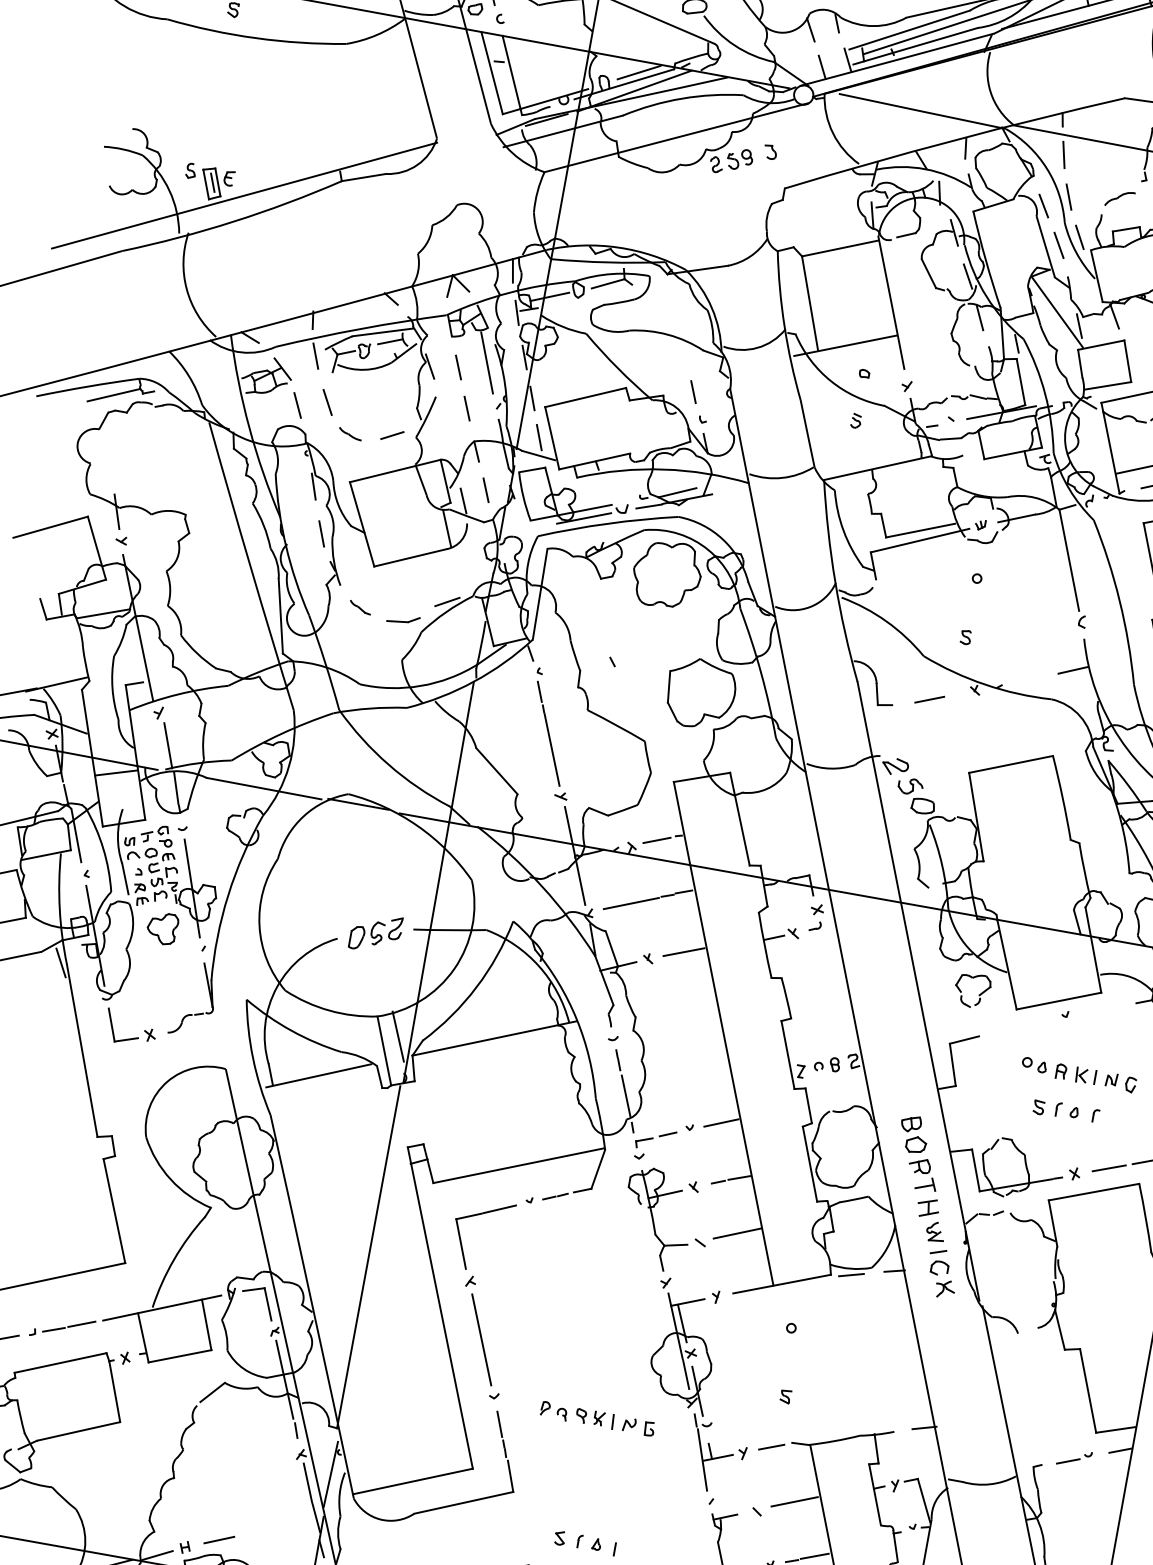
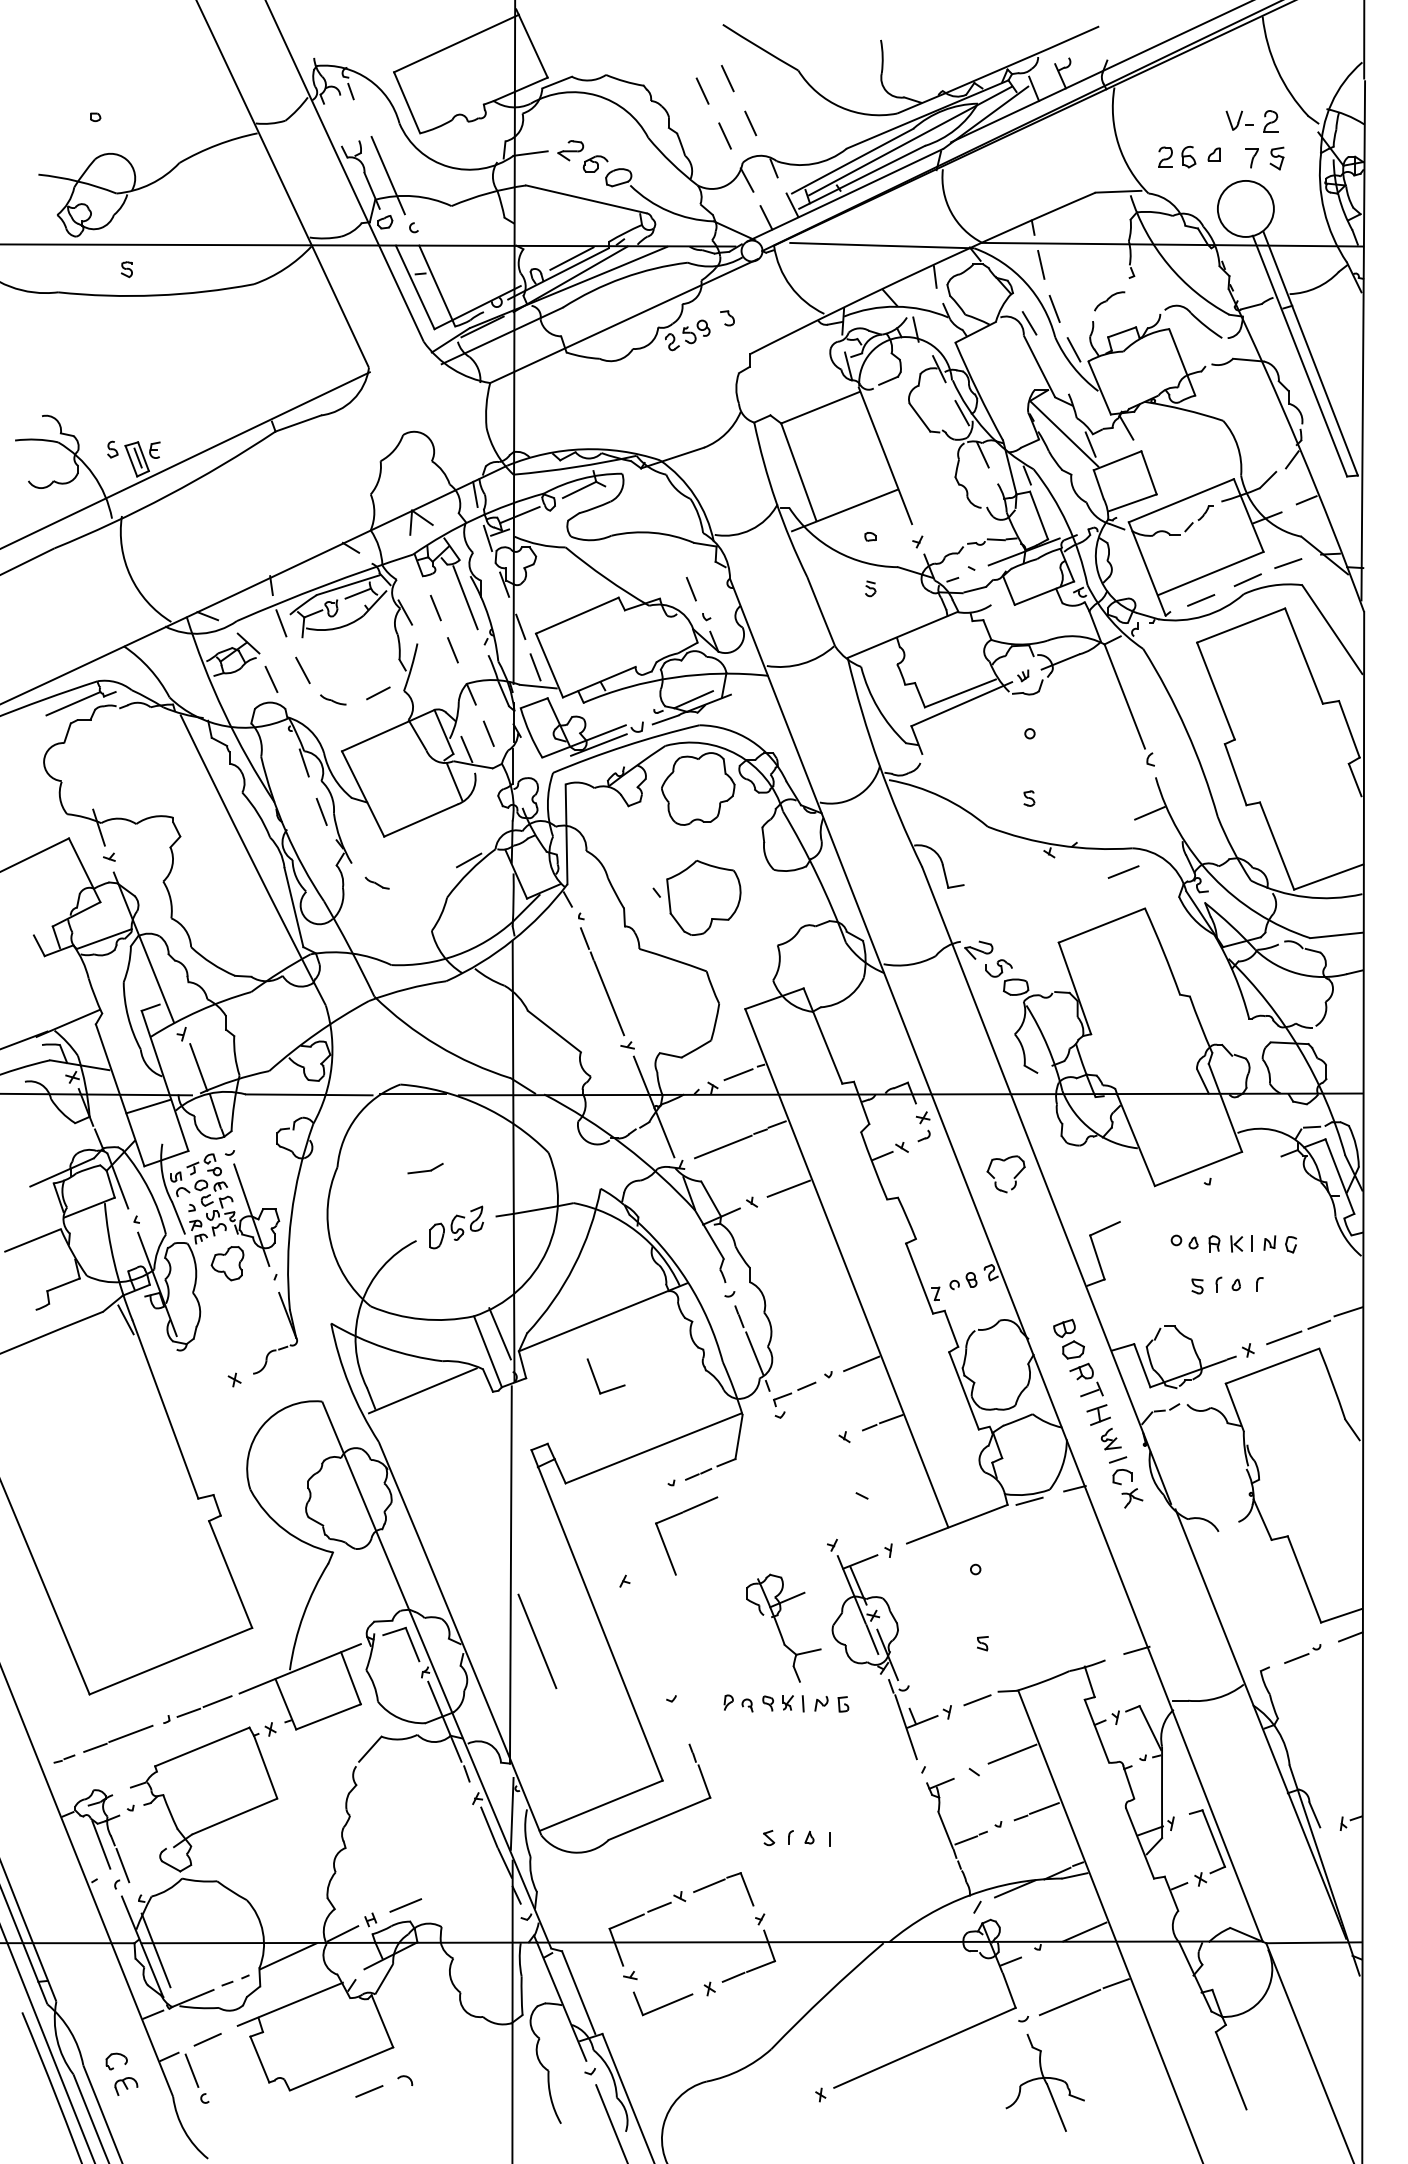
line: (1059, 244) -> (1053, 361), removed
part: (403, 619) -> (425, 1168), moved
part: (700, 693) -> (703, 897), moved
line: (929, 699) -> (1123, 871), moved
part: (978, 994) -> (1013, 1177), moved
part: (113, 1028) -> (596, 1379), moved
part: (477, 1215) -> (678, 1515), moved
part: (657, 1218) -> (783, 1627), moved
line: (737, 1233) -> (899, 1478), removed
line: (481, 1339) -> (537, 1641), moved
line: (499, 1424) -> (682, 1728), removed

